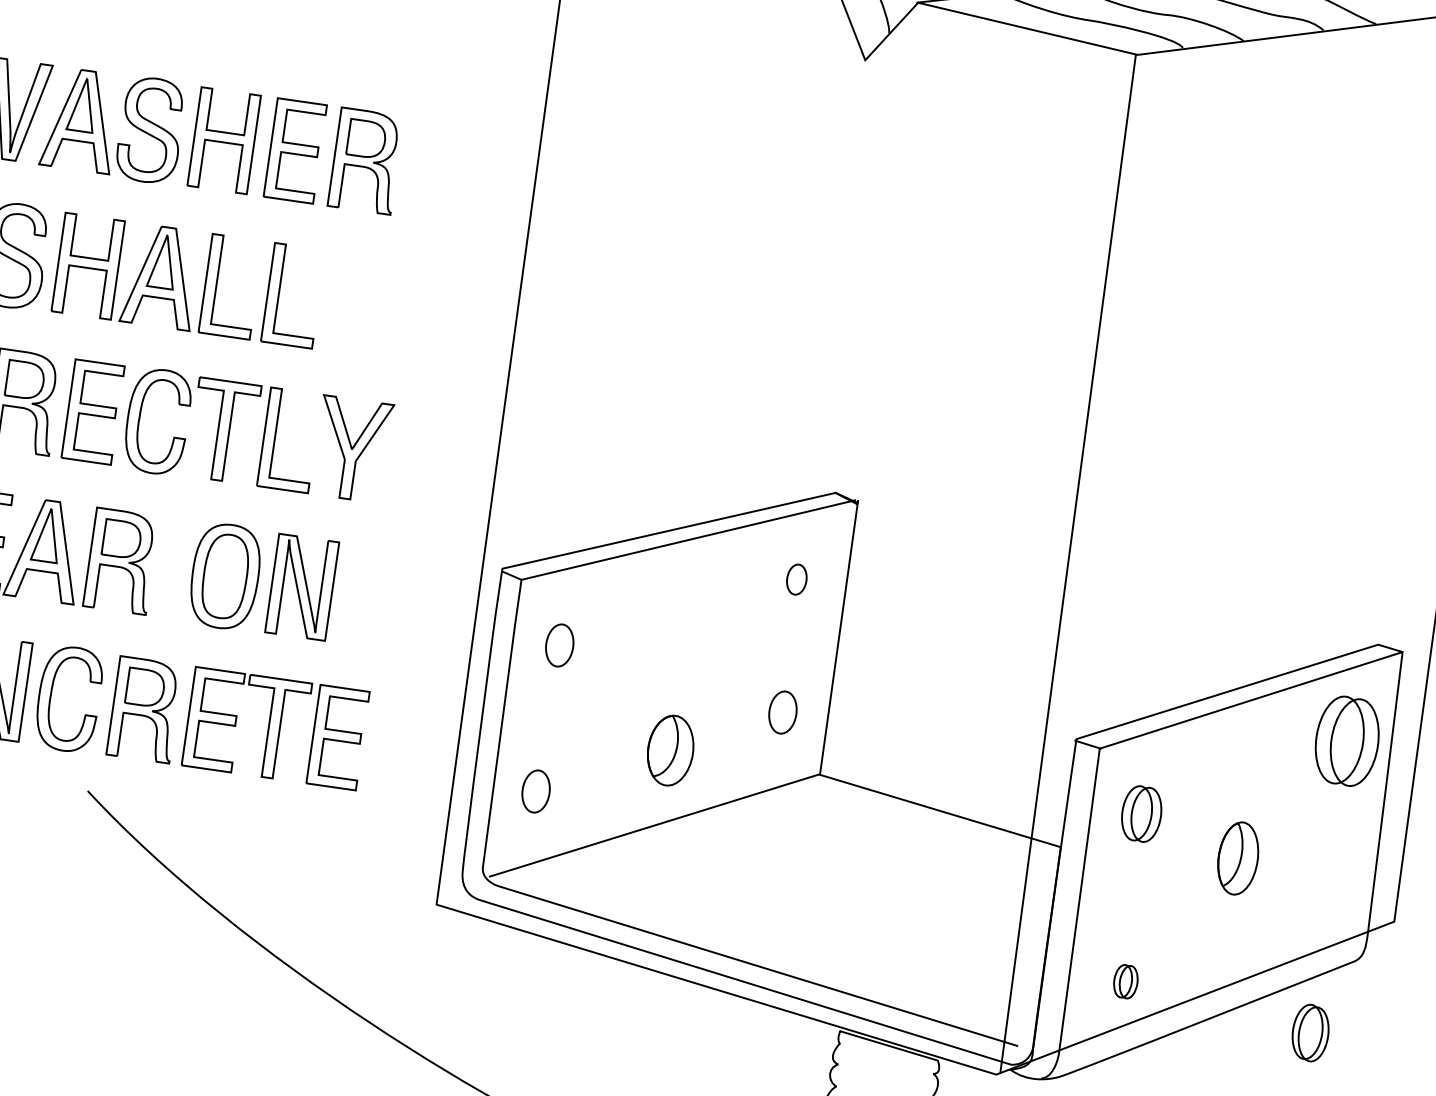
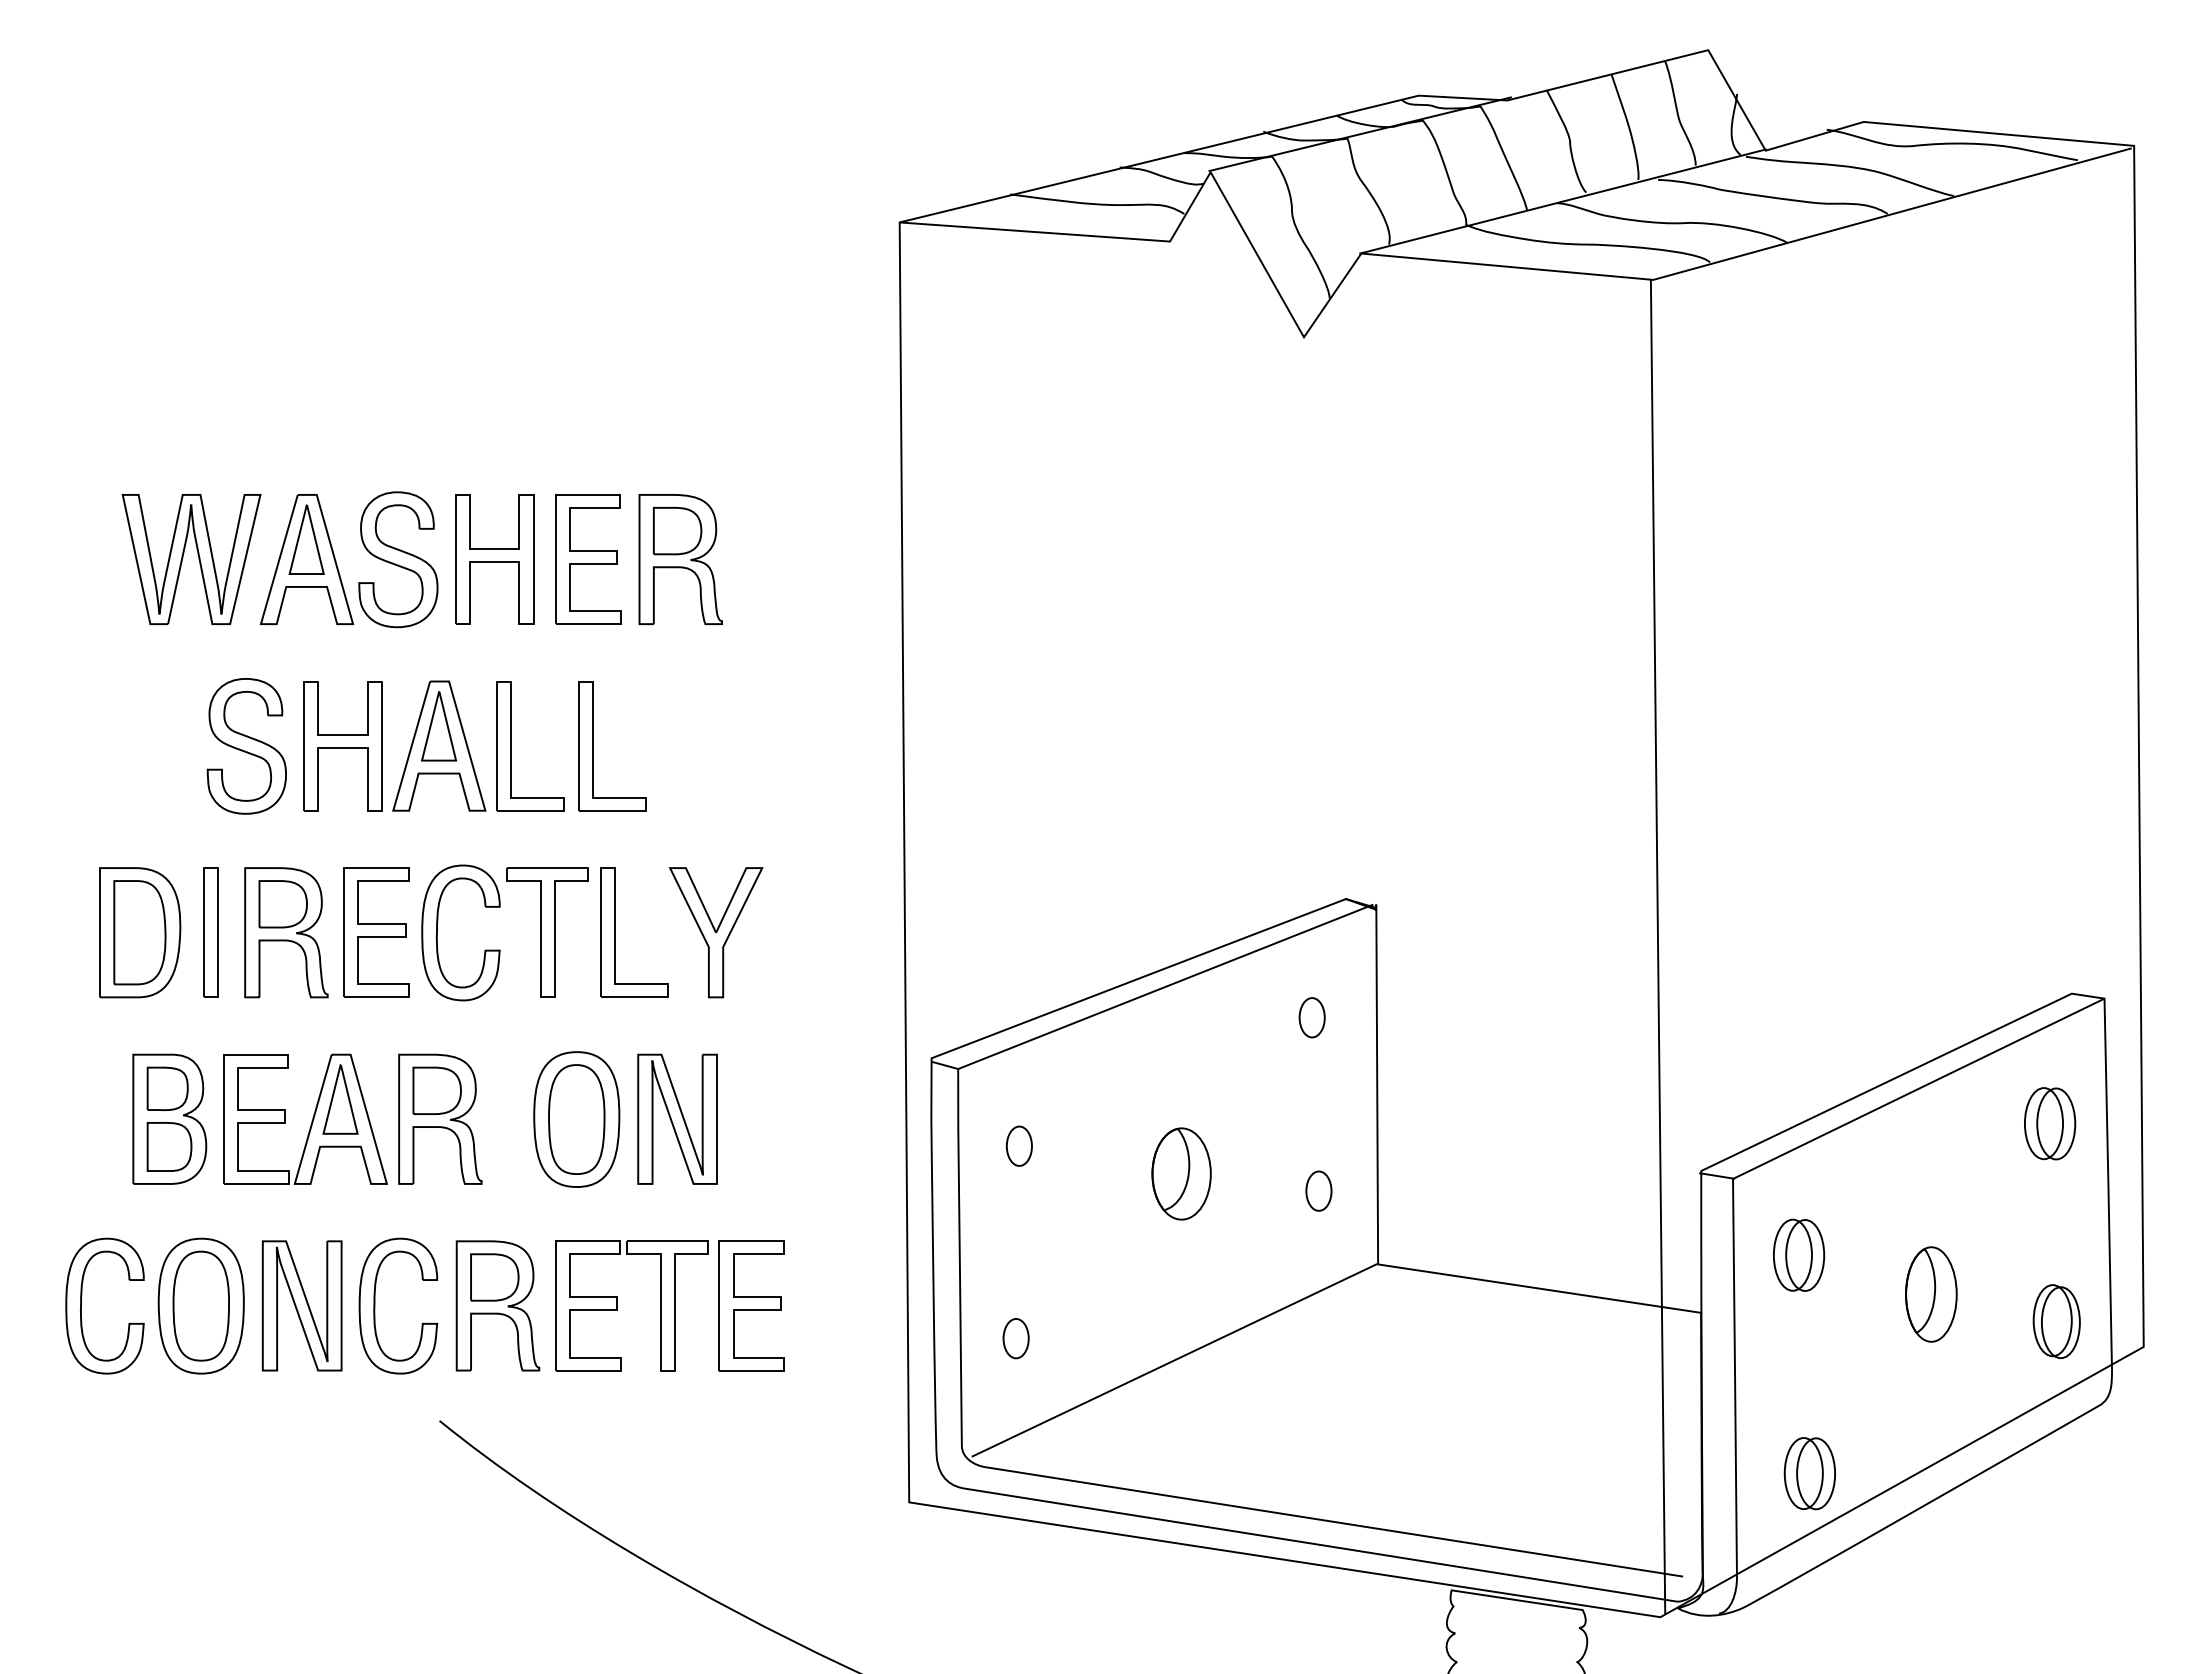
part: (559, 644) -> (1018, 1145), size x0.71
part: (782, 711) -> (1318, 1190), size x0.71
part: (1347, 741) -> (2050, 1123), size x0.62
part: (670, 750) -> (1181, 1173), moved
part: (535, 791) -> (1015, 1338), size x0.71
part: (1125, 981) -> (1809, 1473), size x1.67
part: (1310, 1032) -> (2056, 1321), moved

